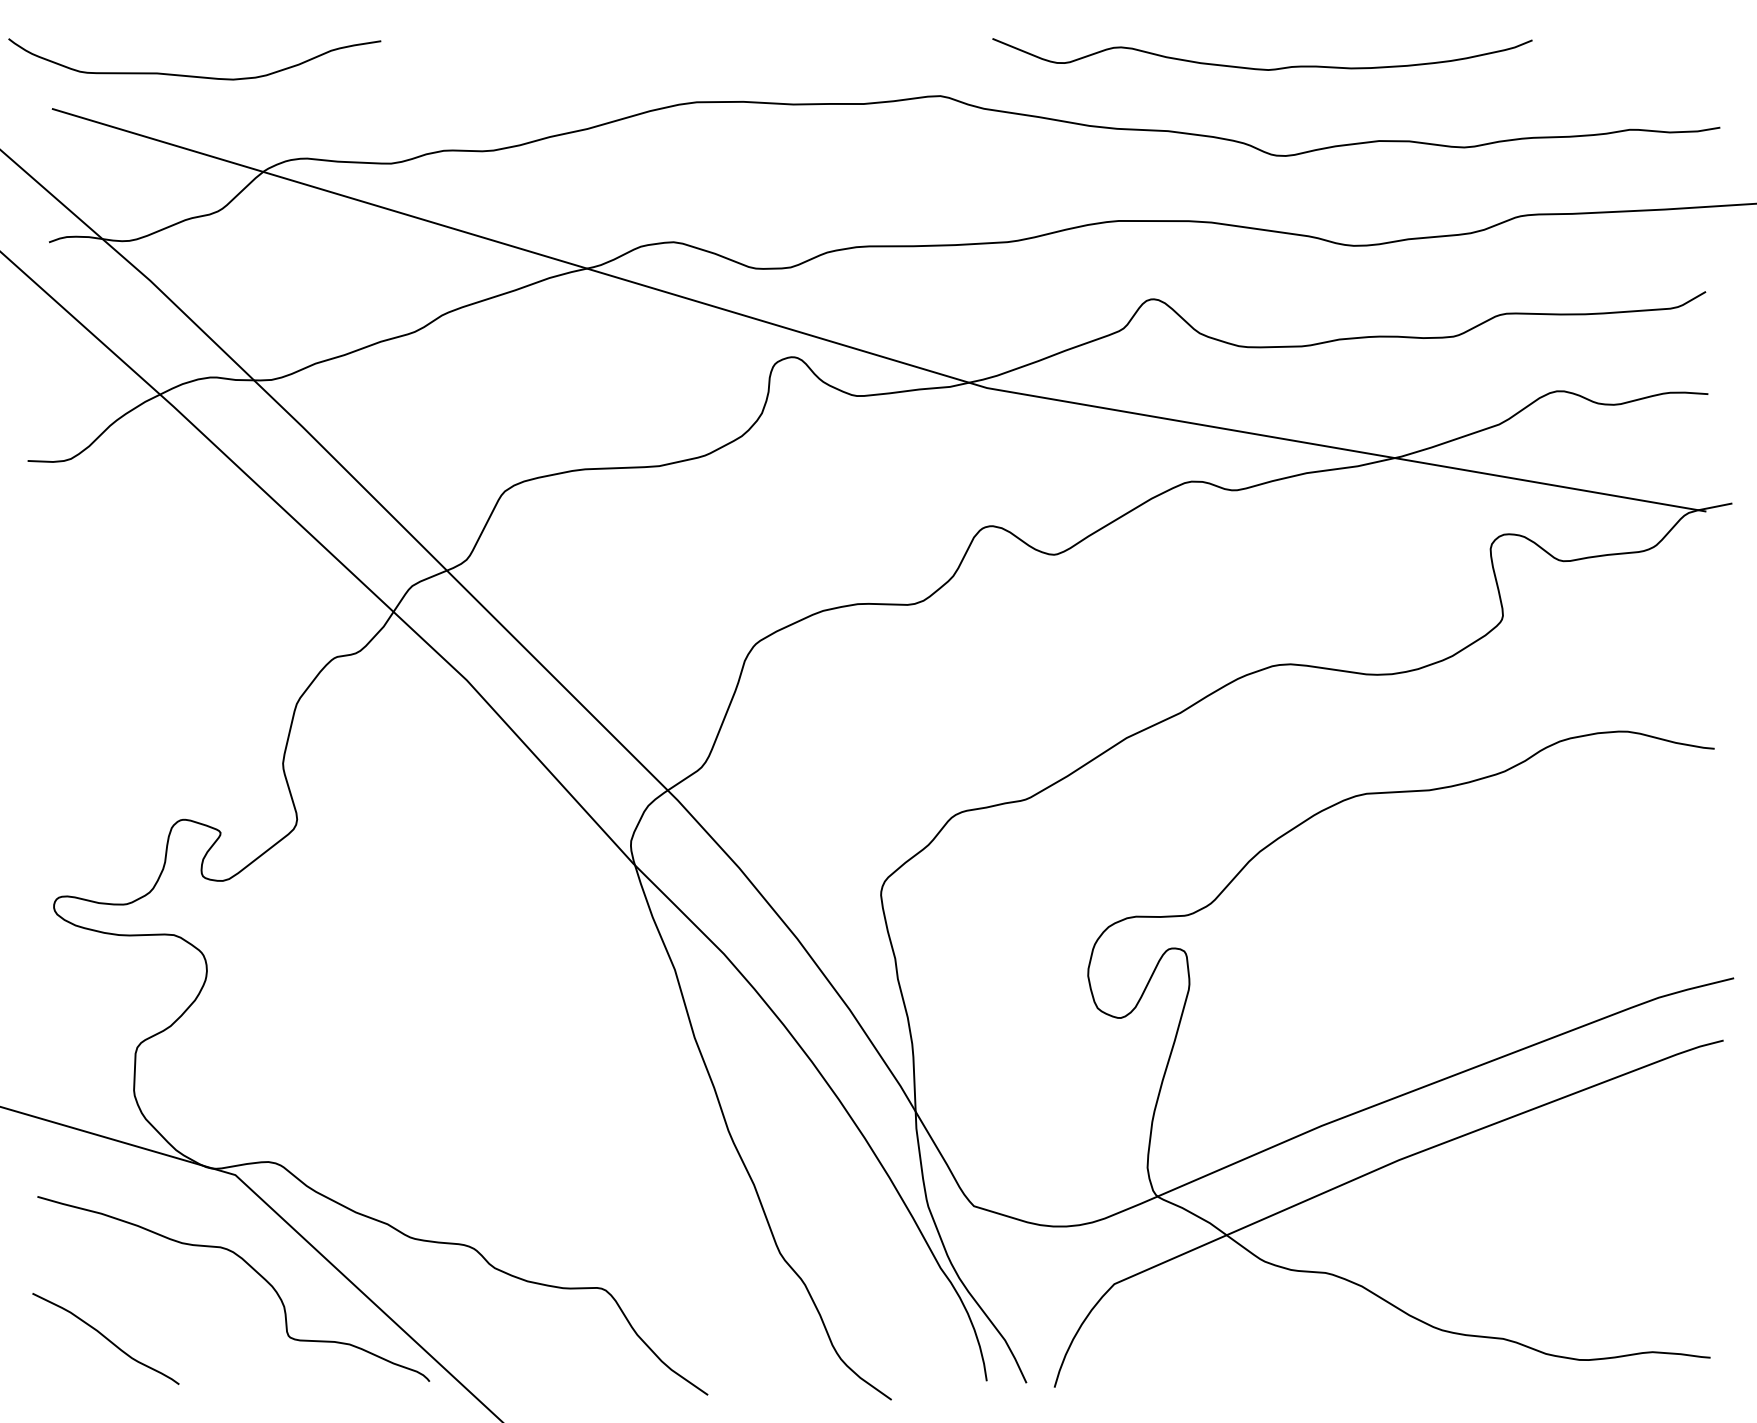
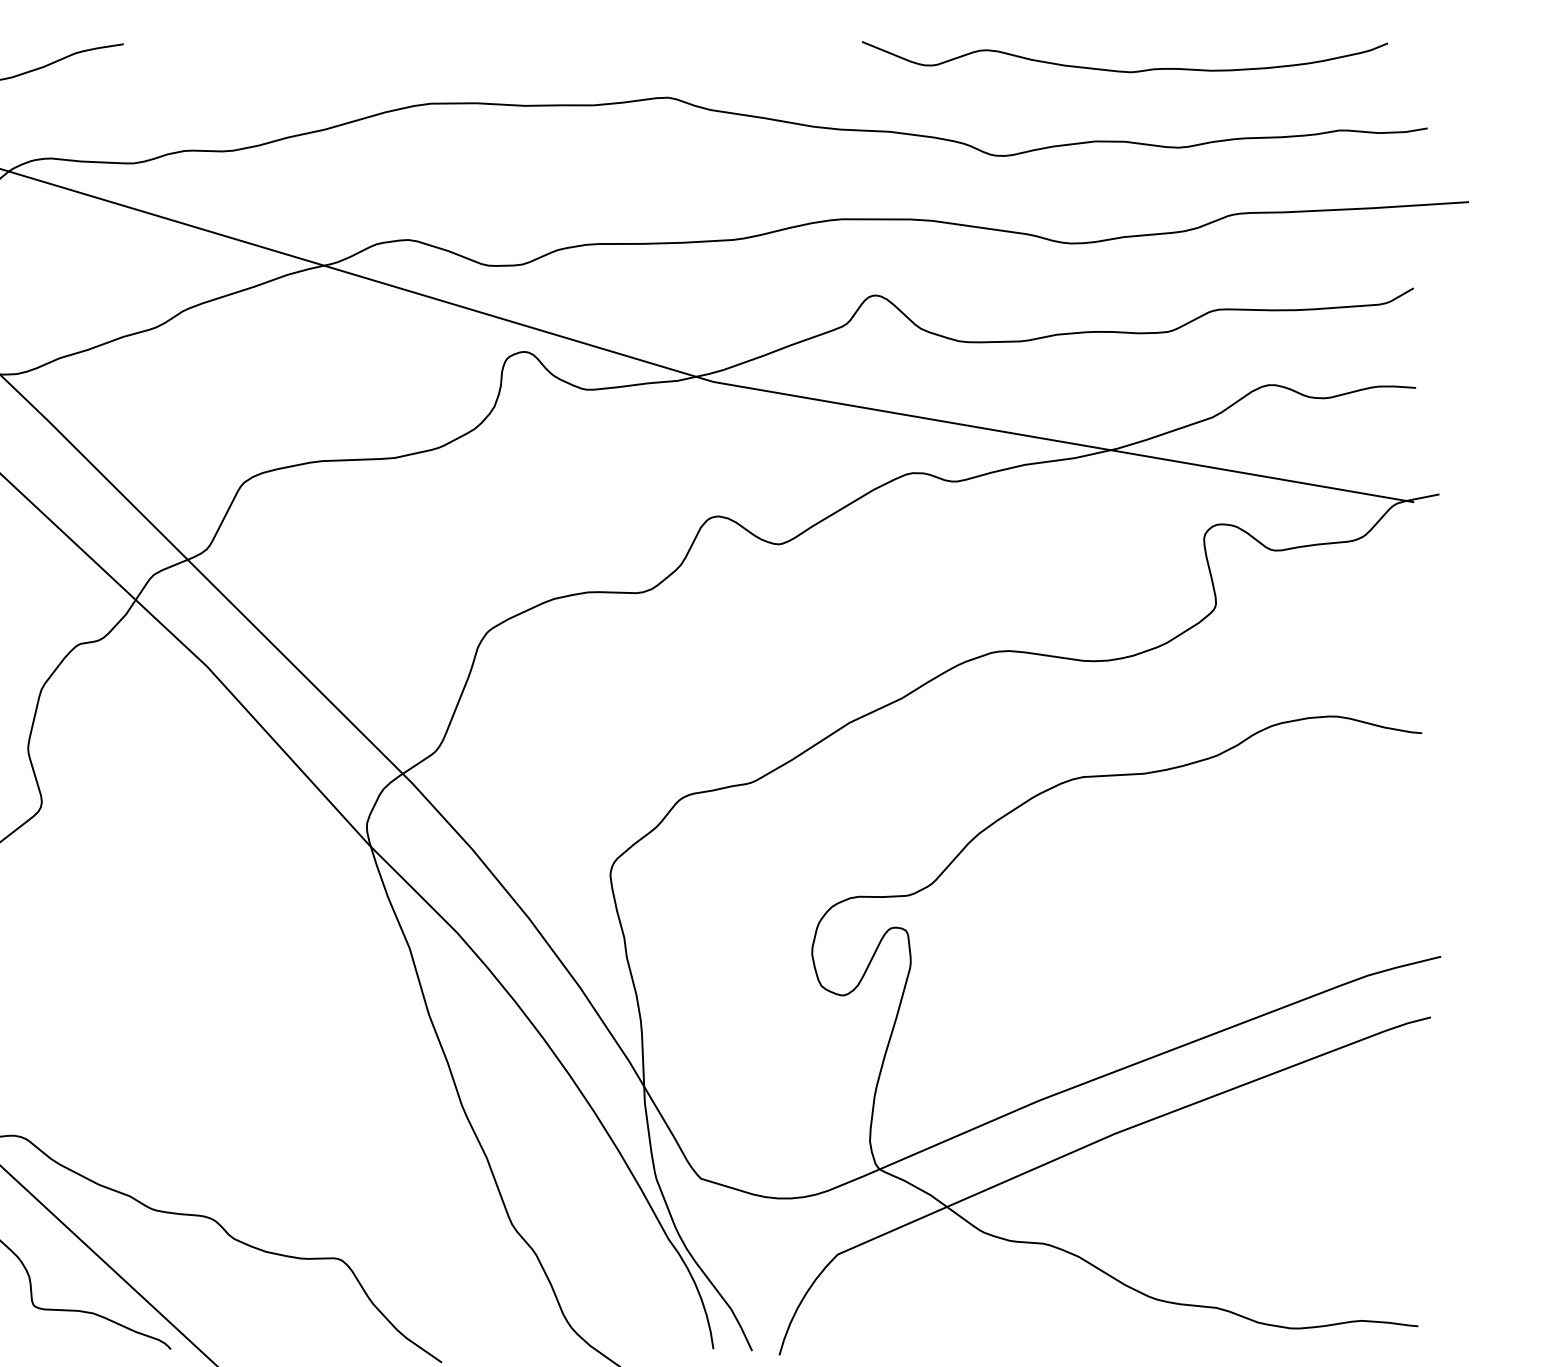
curve: (1262, 68) -> (1125, 70), moved

